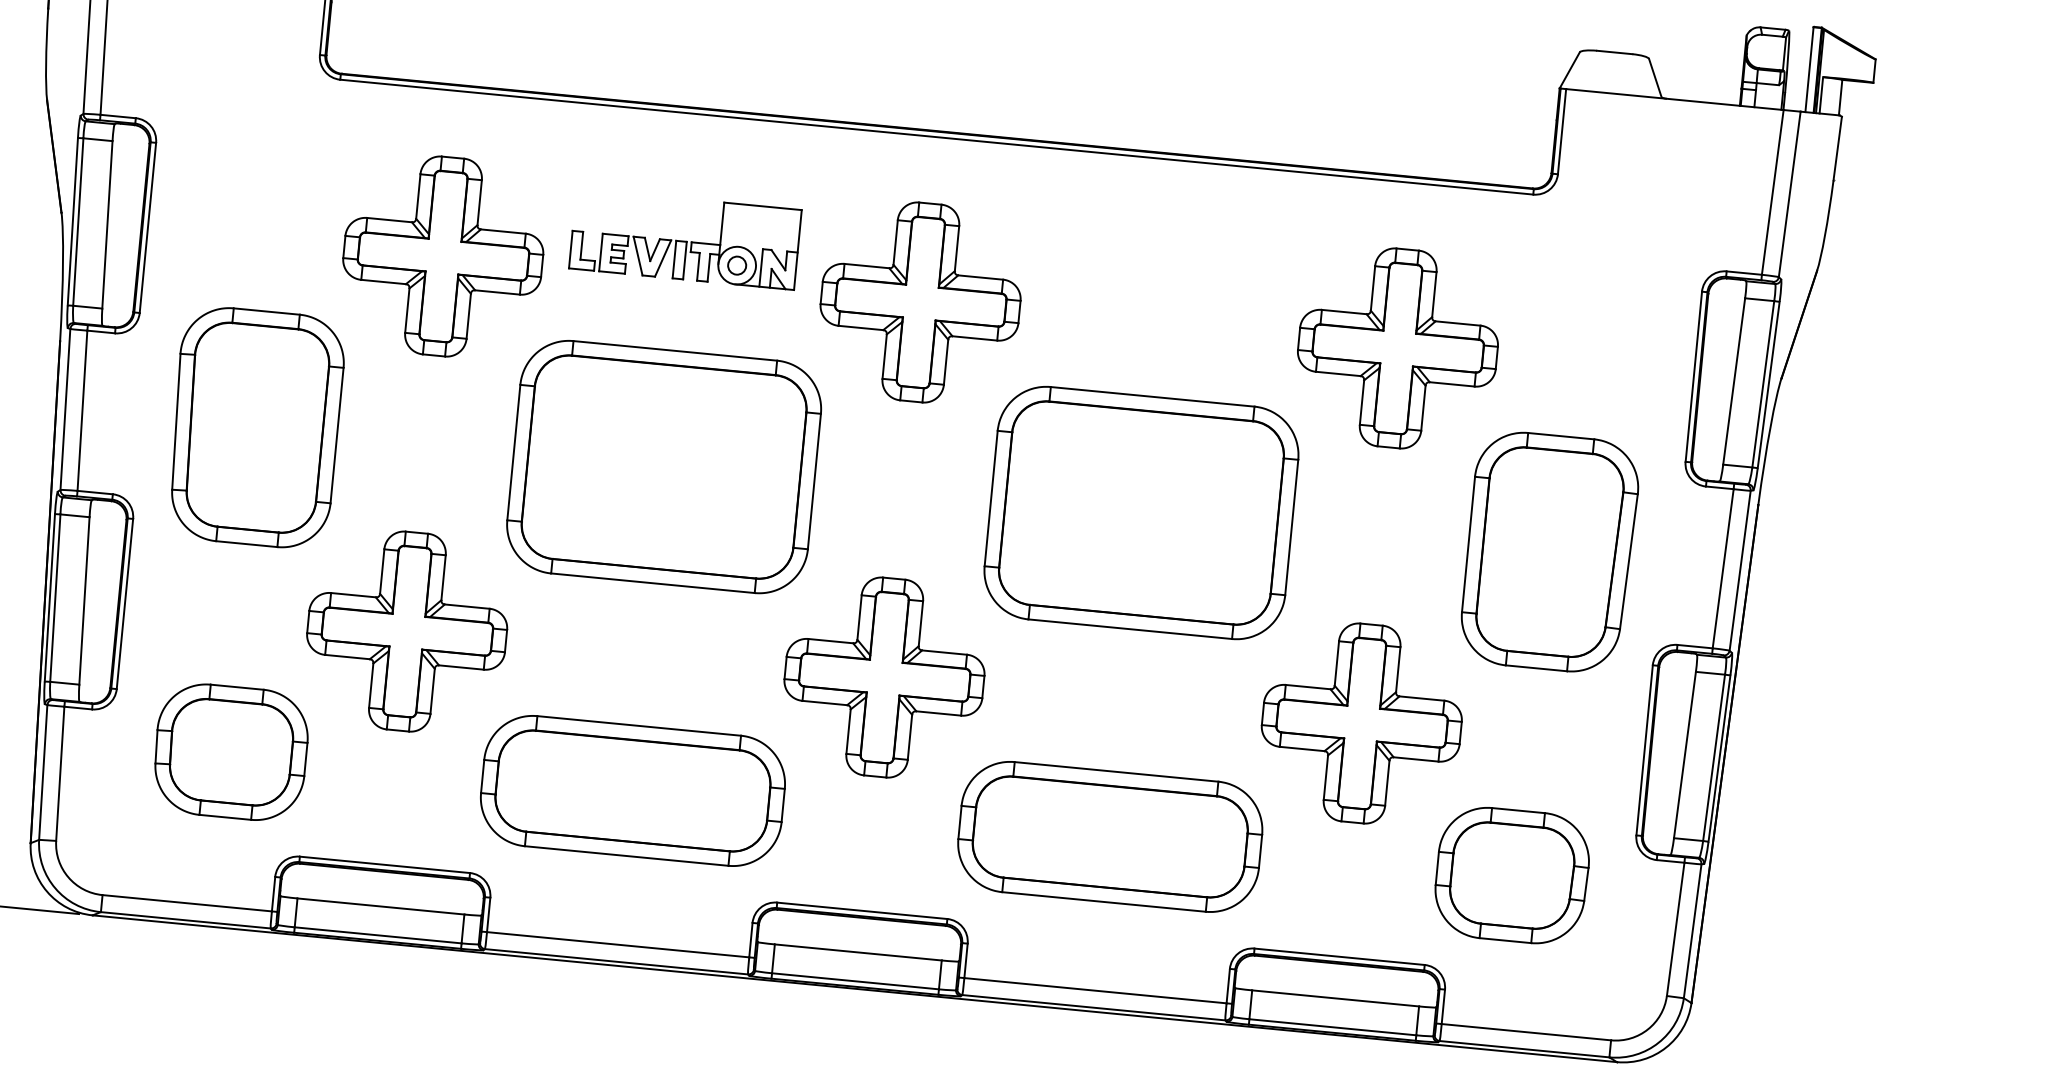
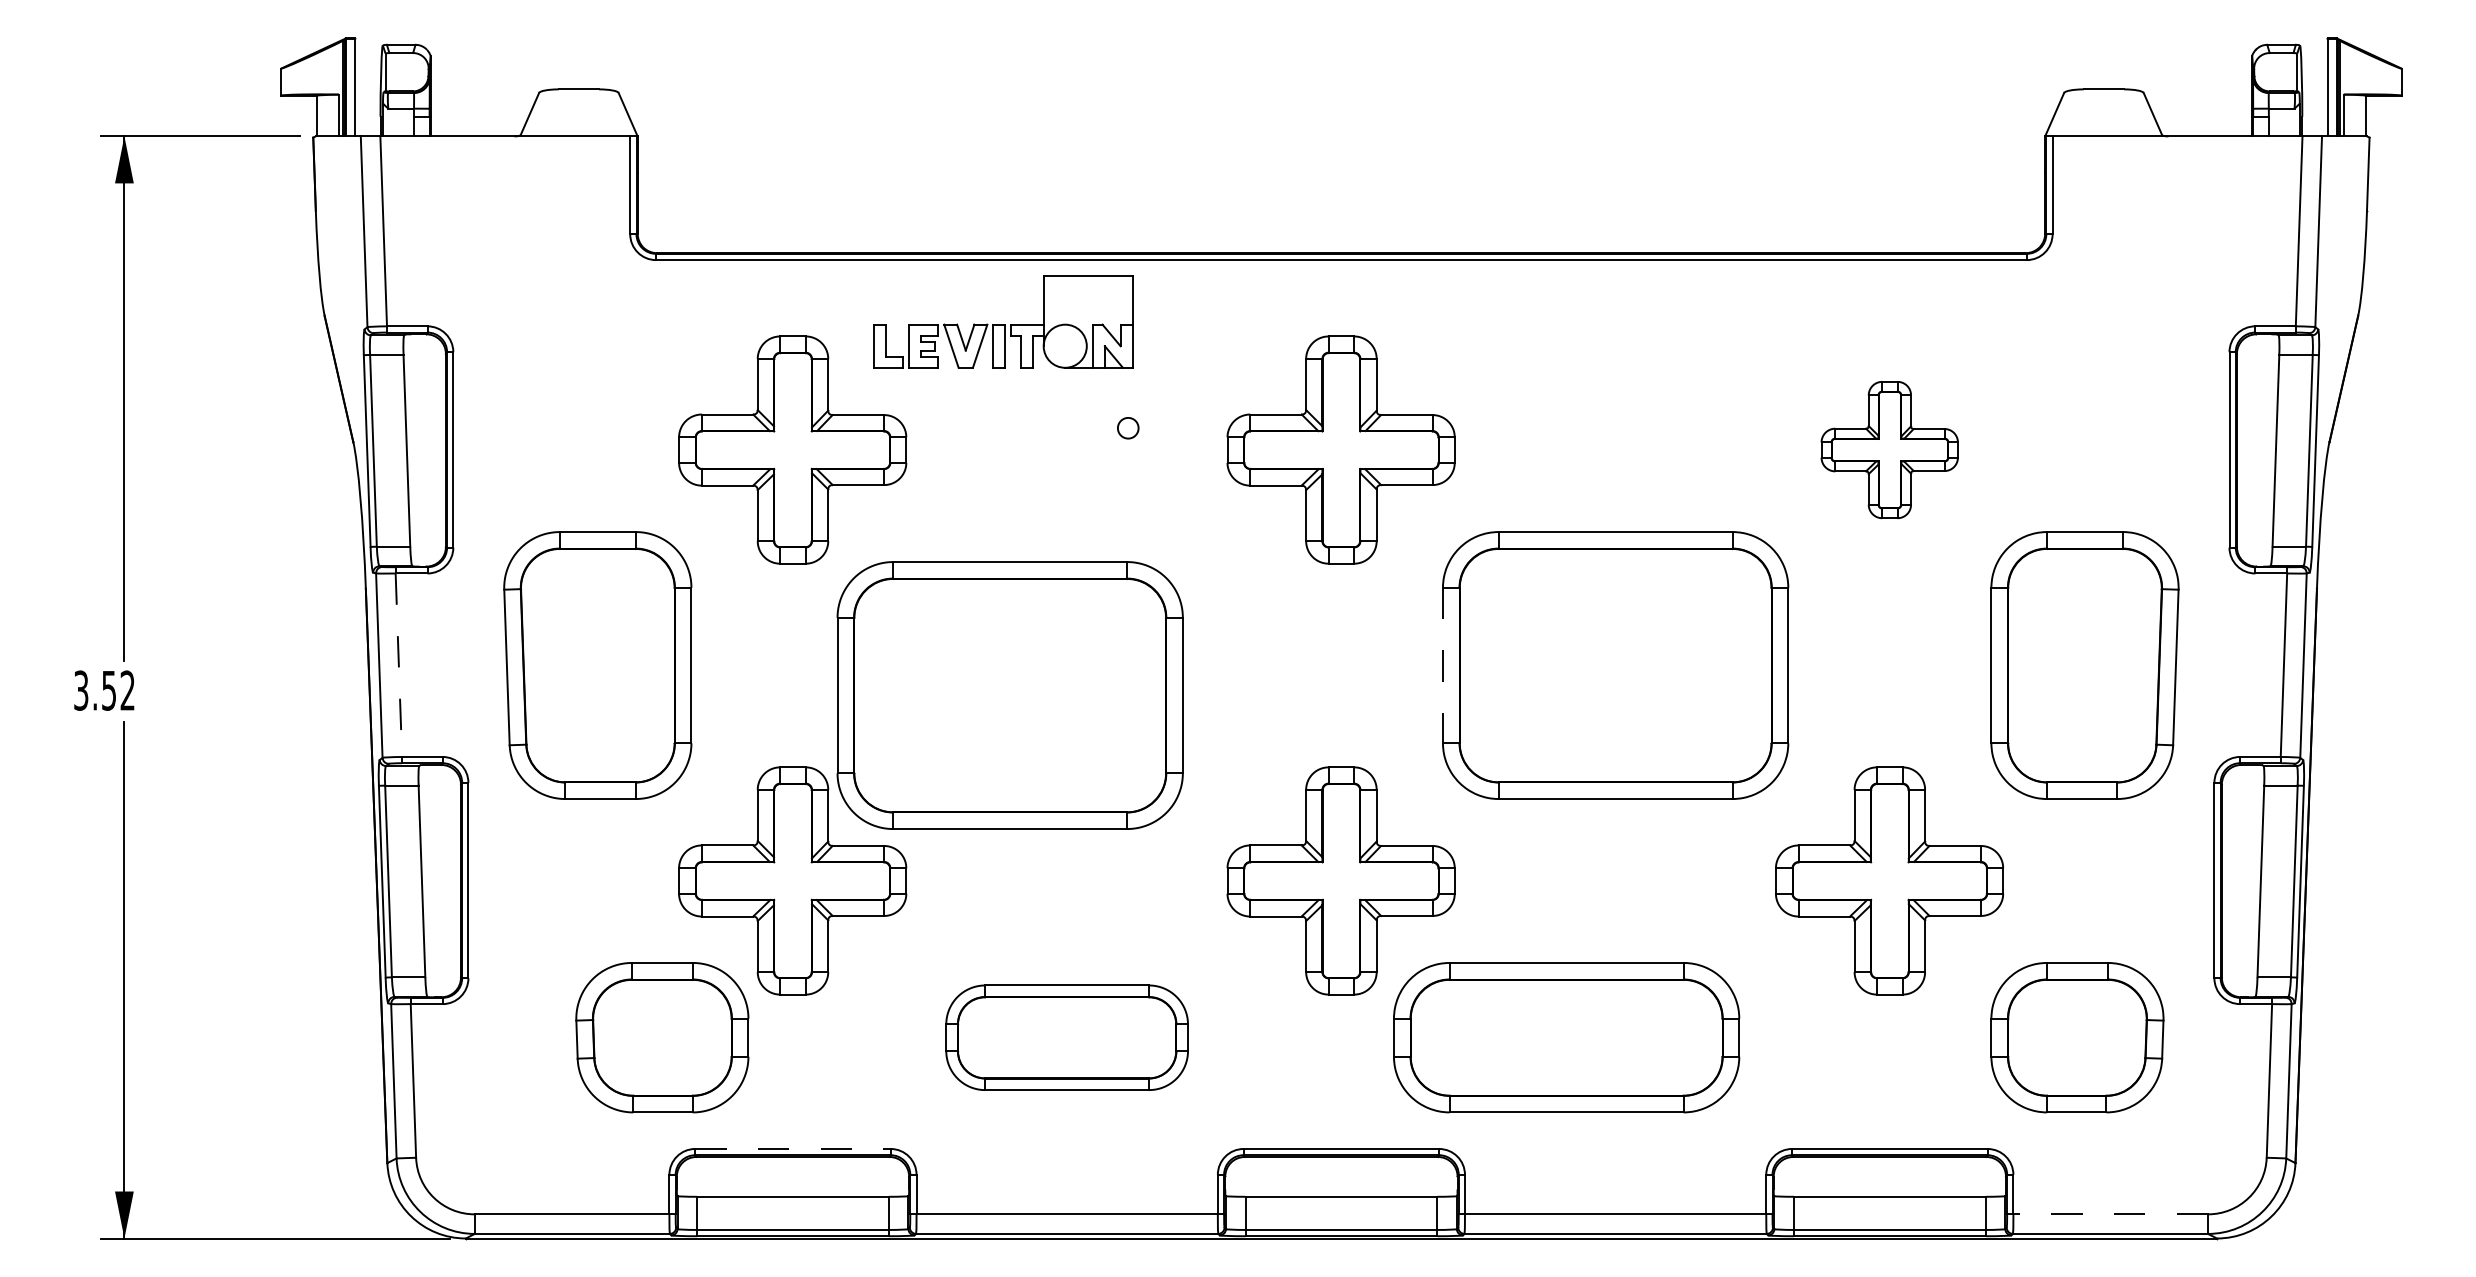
part: (685, 238) -> (1003, 321), moved
part: (1397, 347) -> (1889, 449), size x0.6
line: (82, 410) -> (398, 665), solid -> dashed
part: (663, 466) -> (1009, 695), moved
line: (990, 498) -> (1442, 665), solid -> dashed
part: (231, 752) -> (662, 1037), moved
part: (632, 790) -> (1066, 1037), size x0.7
part: (1110, 836) -> (1566, 1037), moved
line: (385, 864) -> (793, 1148), solid -> dashed
line: (1526, 1032) -> (2110, 1214), solid -> dashed

